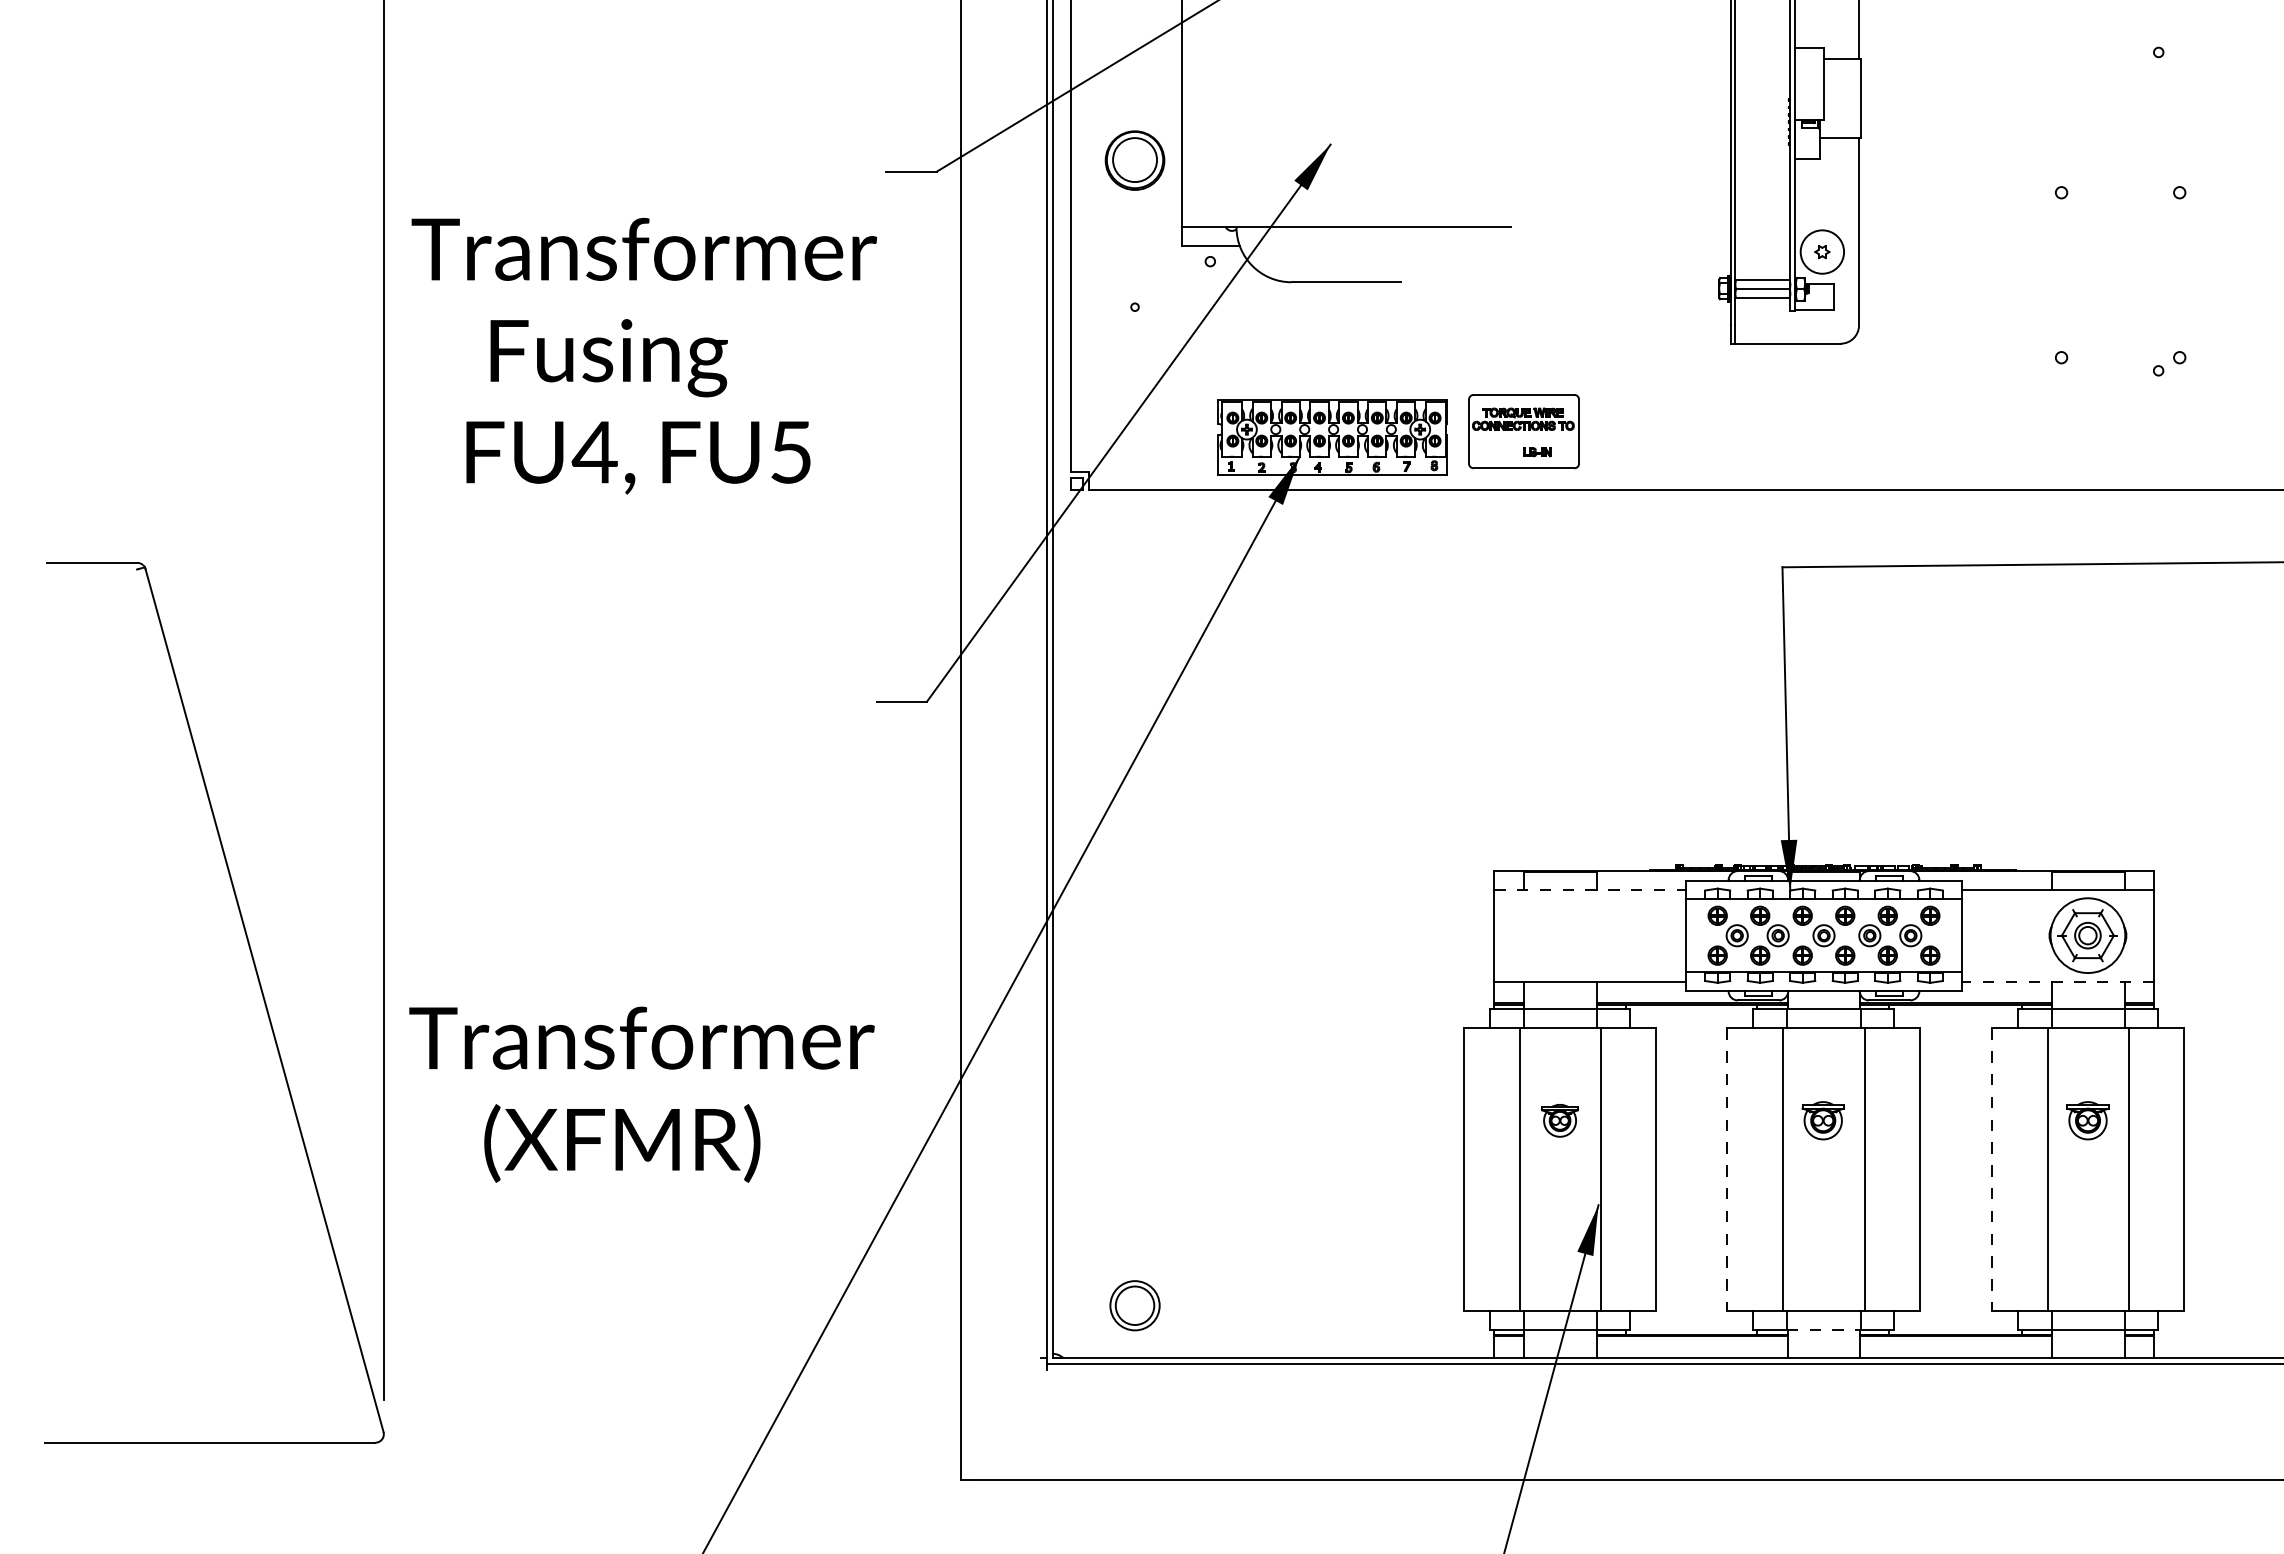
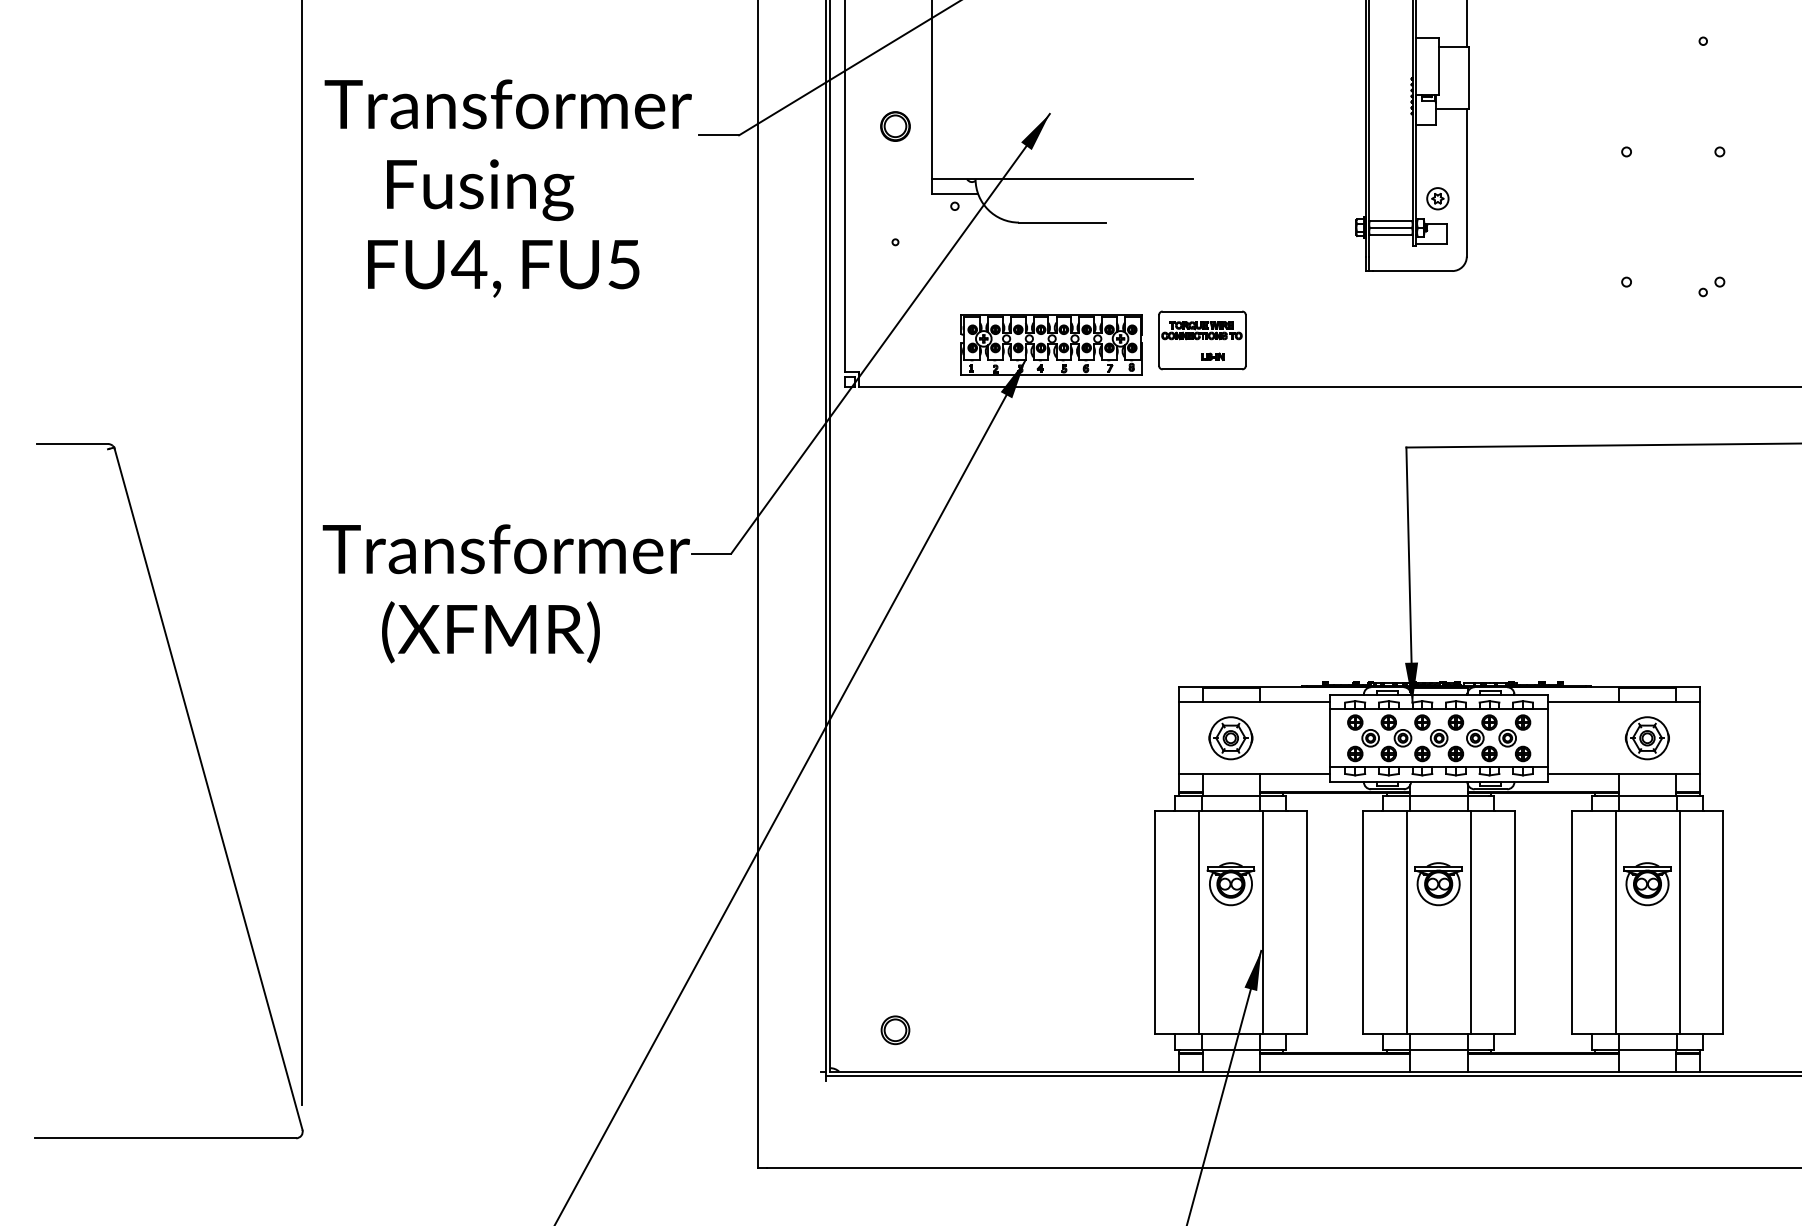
part: (1134, 160) -> (895, 126), size x0.62
circle: (1821, 251) -> (1437, 198), size x0.62
text: (644, 355) -> (508, 188), moved
line: (1589, 889) -> (1254, 701), dashed -> solid
part: (1559, 935) -> (1230, 738), added
part: (2087, 935) -> (1647, 738), size x0.71
line: (2058, 981) -> (1624, 774), dashed -> solid
text: (641, 1094) -> (506, 593), moved
part: (1559, 1120) -> (1230, 884), size x1.67
part: (1822, 1120) -> (1437, 884), size x1.43
part: (2087, 1120) -> (1647, 884), size x1.43
line: (1727, 1169) -> (1363, 922), dashed -> solid
line: (1991, 1169) -> (1571, 922), dashed -> solid
part: (1134, 1305) -> (895, 1030), size x0.71
line: (1823, 1330) -> (1438, 1049), dashed -> solid

